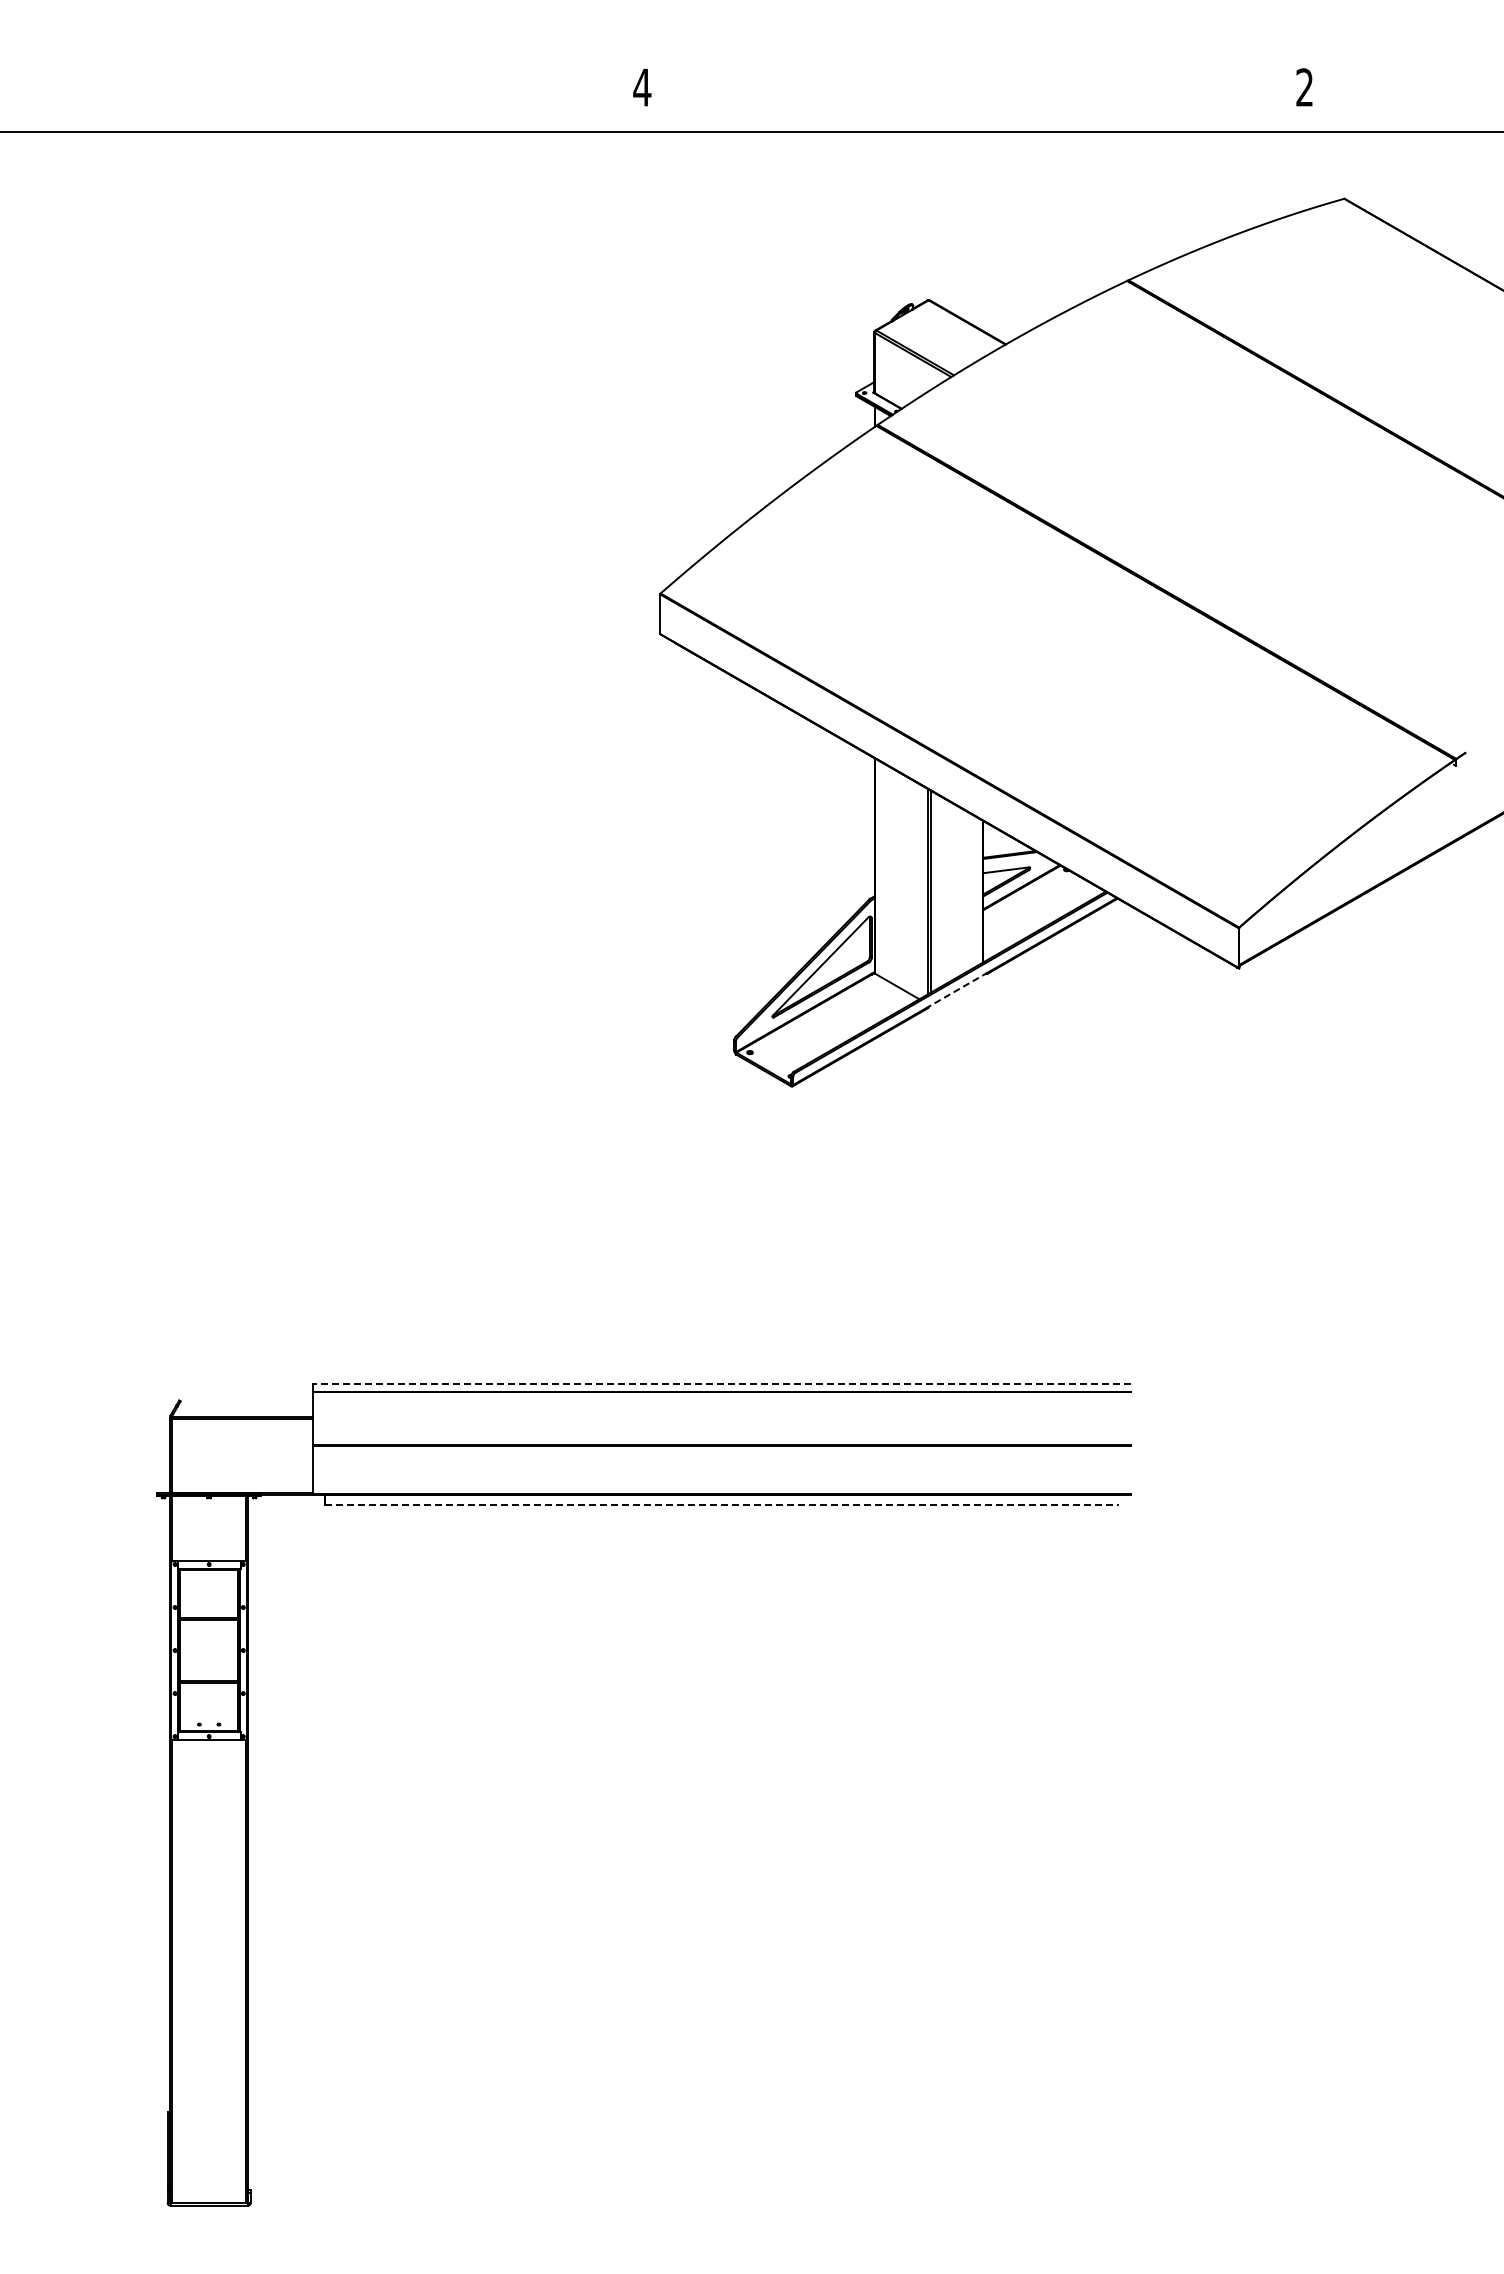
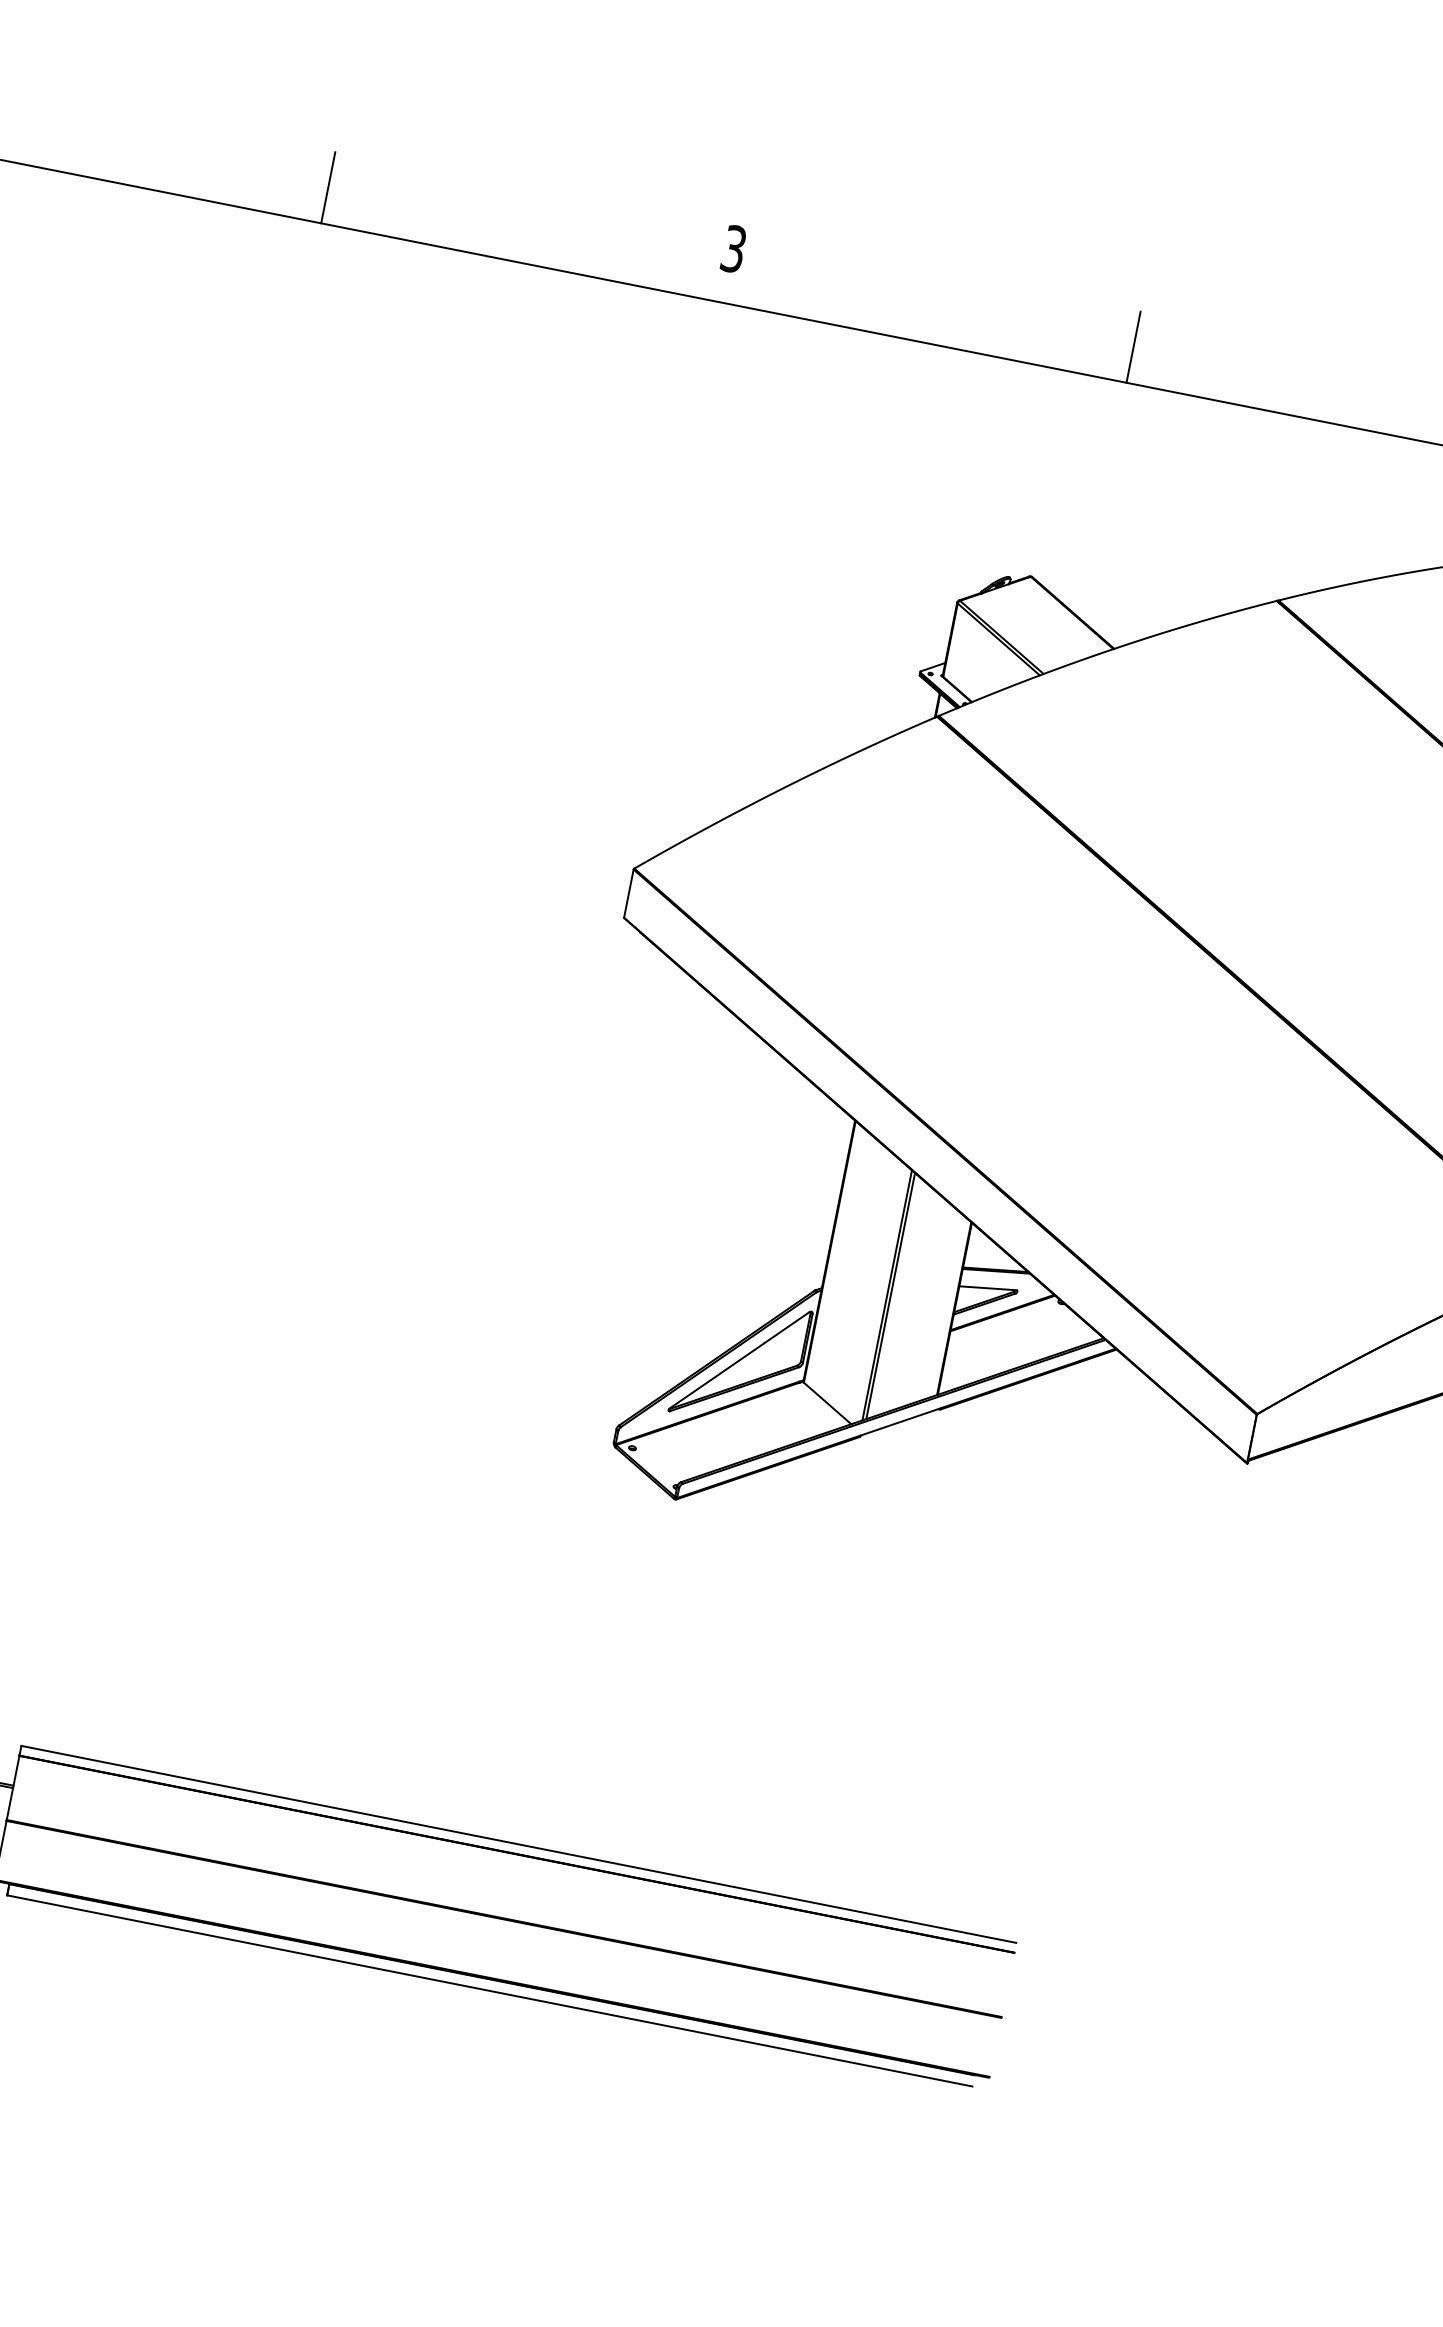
text: (642, 87) -> (734, 249), 4 -> 3
line: (311, 102) -> (328, 187), added
line: (974, 102) -> (1134, 347), added
line: (958, 989) -> (901, 1421), dashed -> solid
line: (721, 1384) -> (517, 1844), dashed -> solid
line: (722, 1504) -> (490, 1990), dashed -> solid

